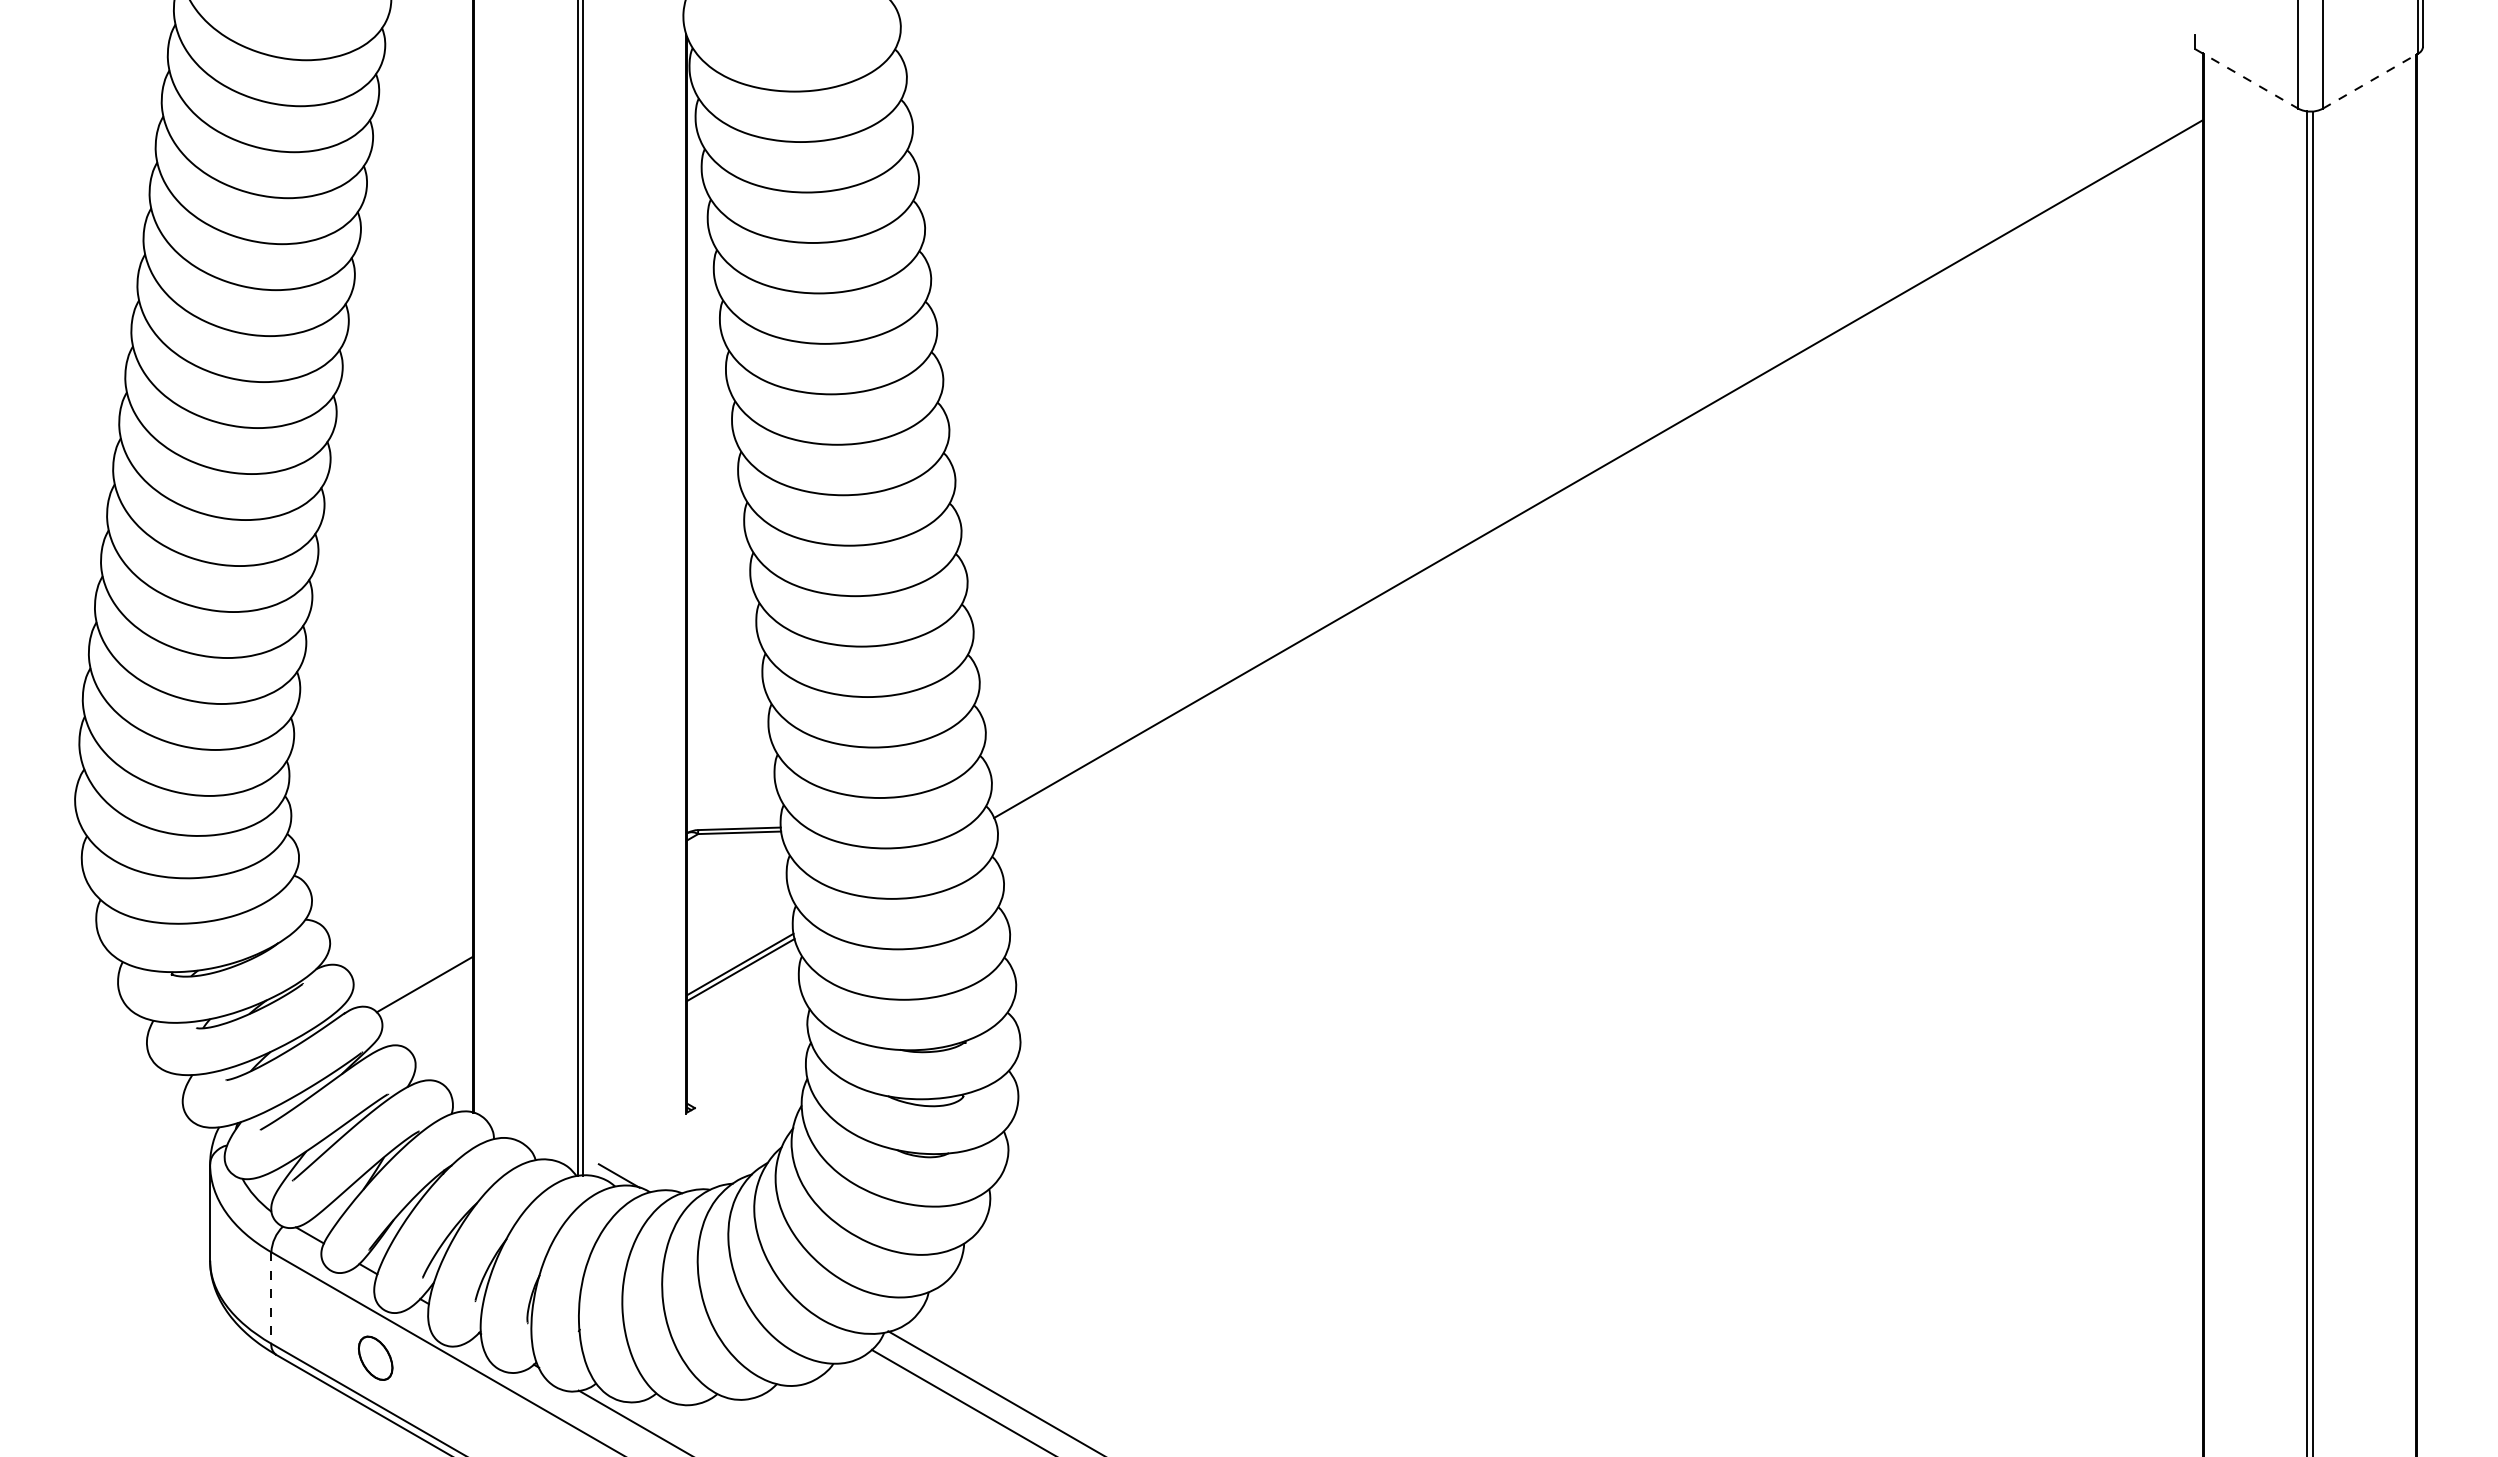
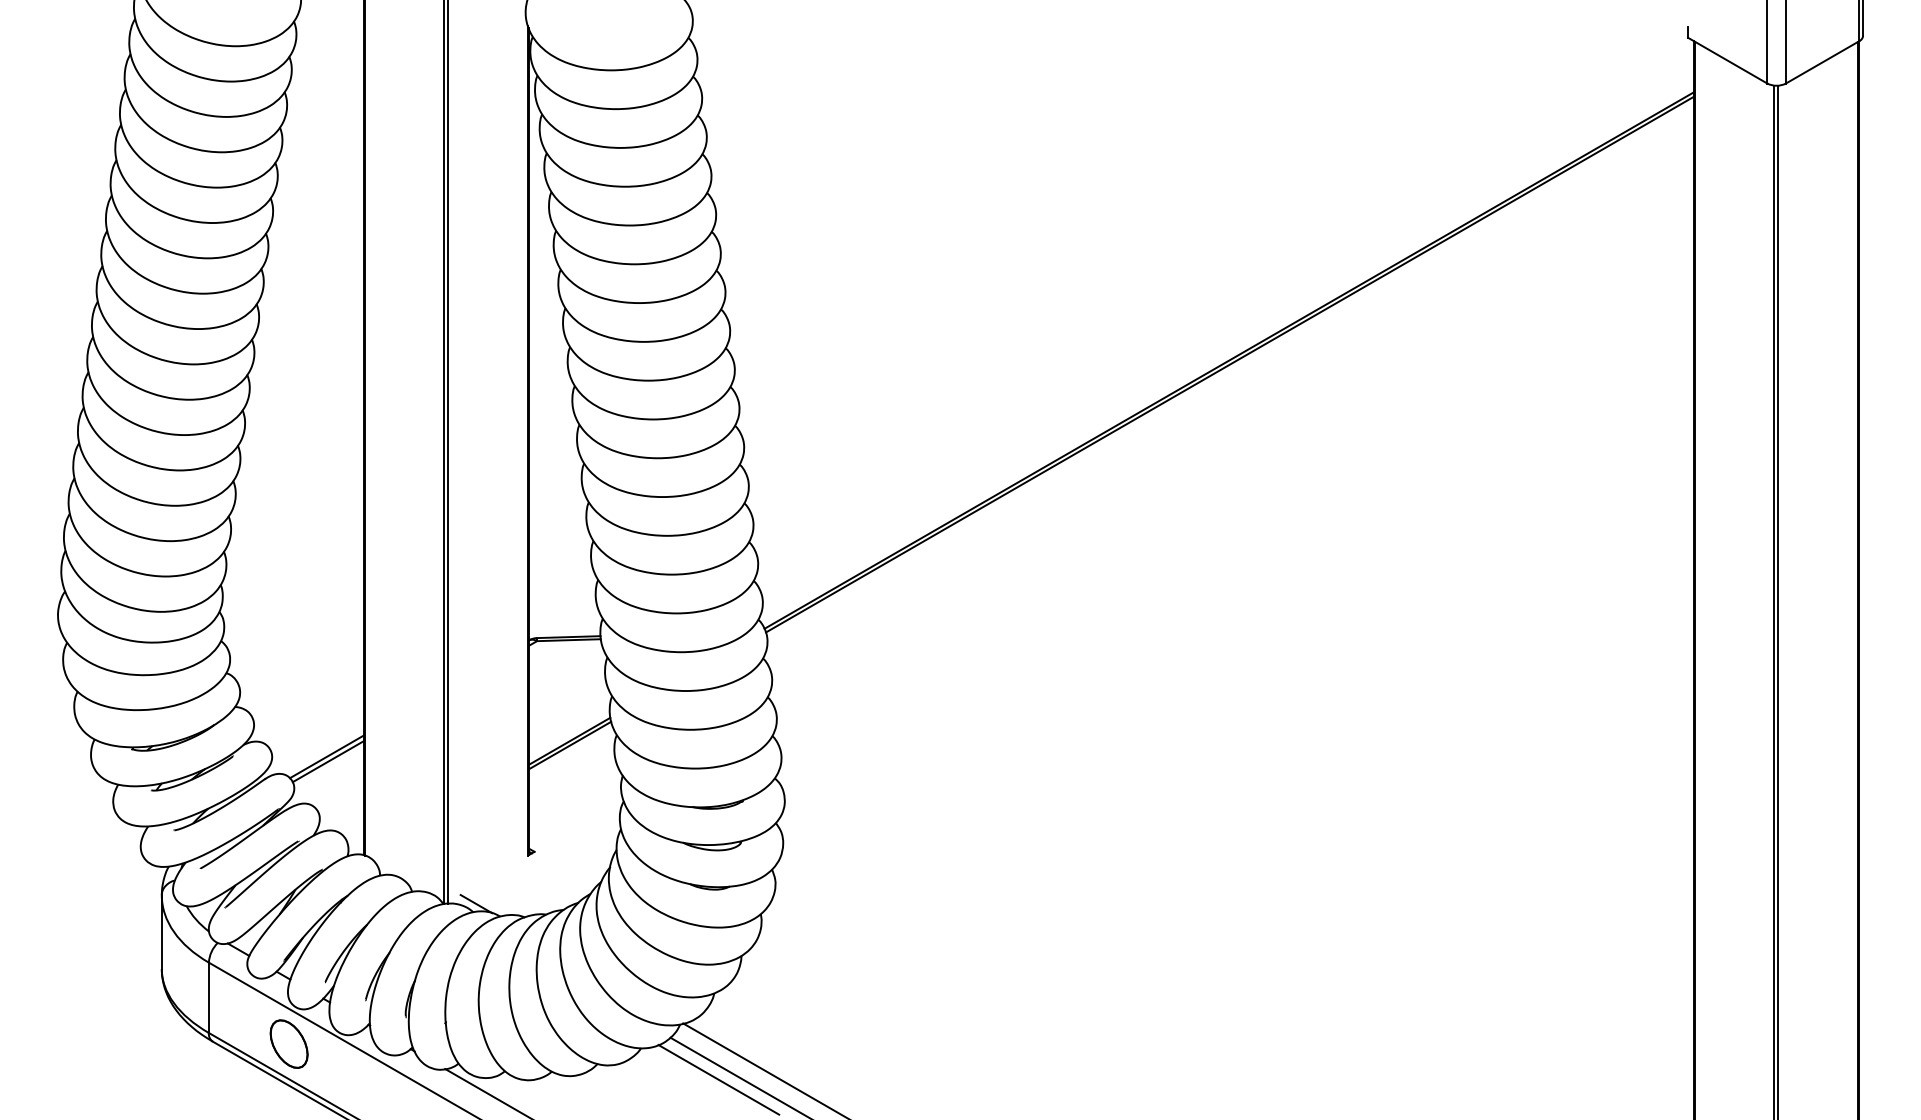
line: (2246, 78) -> (1727, 60), dashed -> solid
line: (2370, 81) -> (1822, 62), dashed -> solid
line: (1599, 474) -> (1229, 364), added
line: (426, 990) -> (328, 761), added
line: (271, 1297) -> (208, 997), dashed -> solid
part: (375, 1358) -> (288, 1044), size x1.43
line: (934, 1404) -> (718, 1079), added

